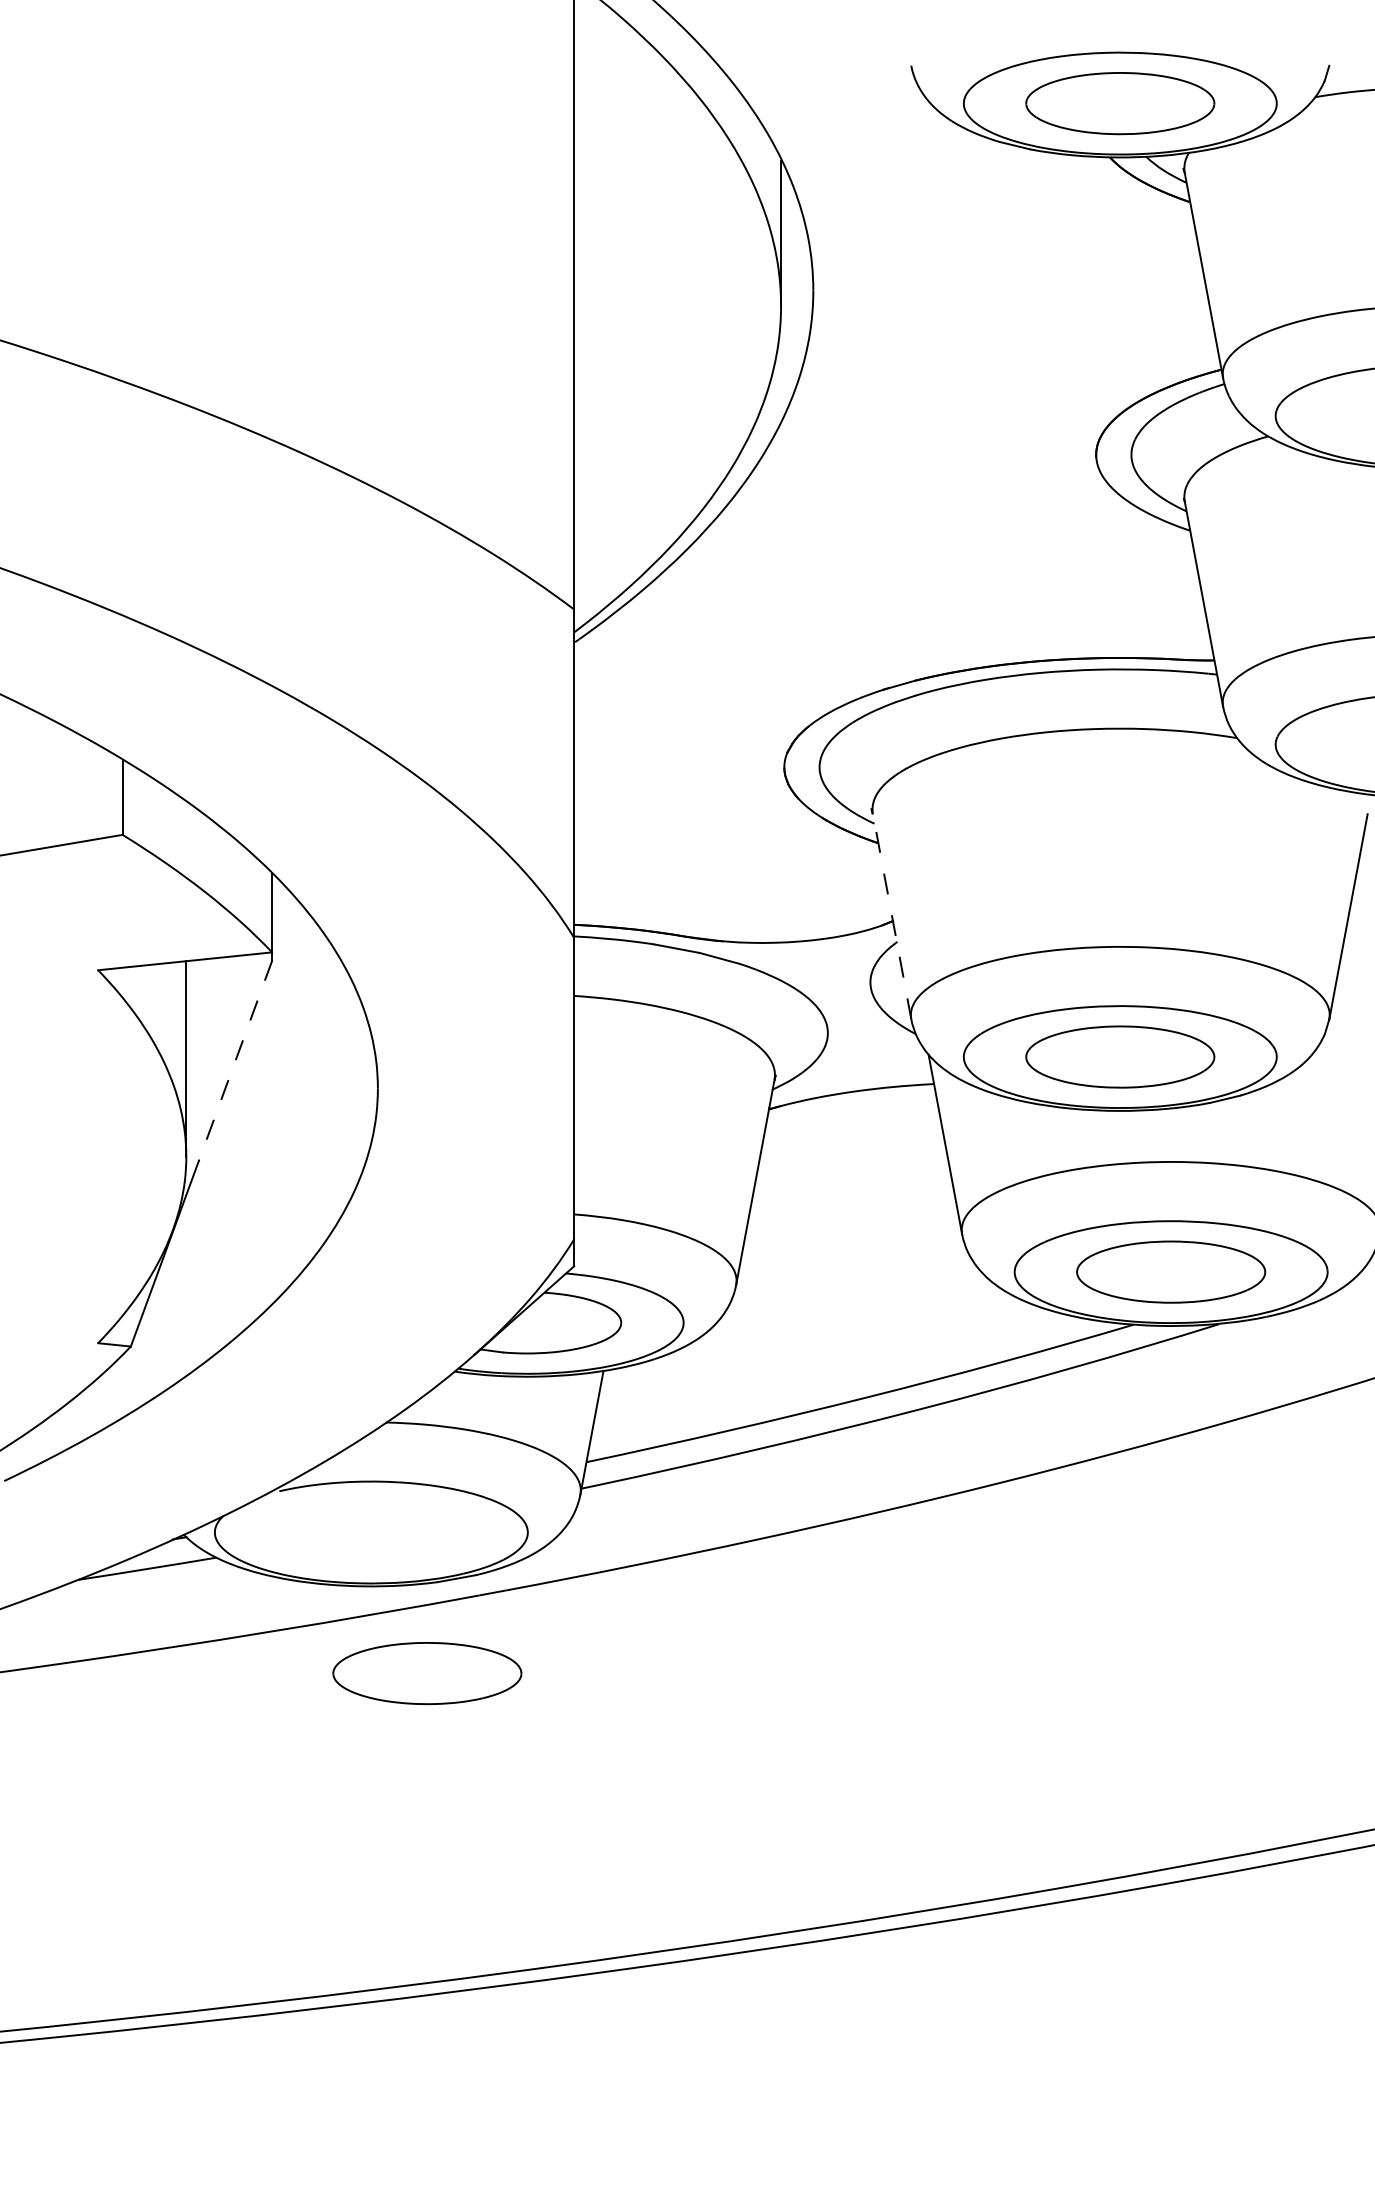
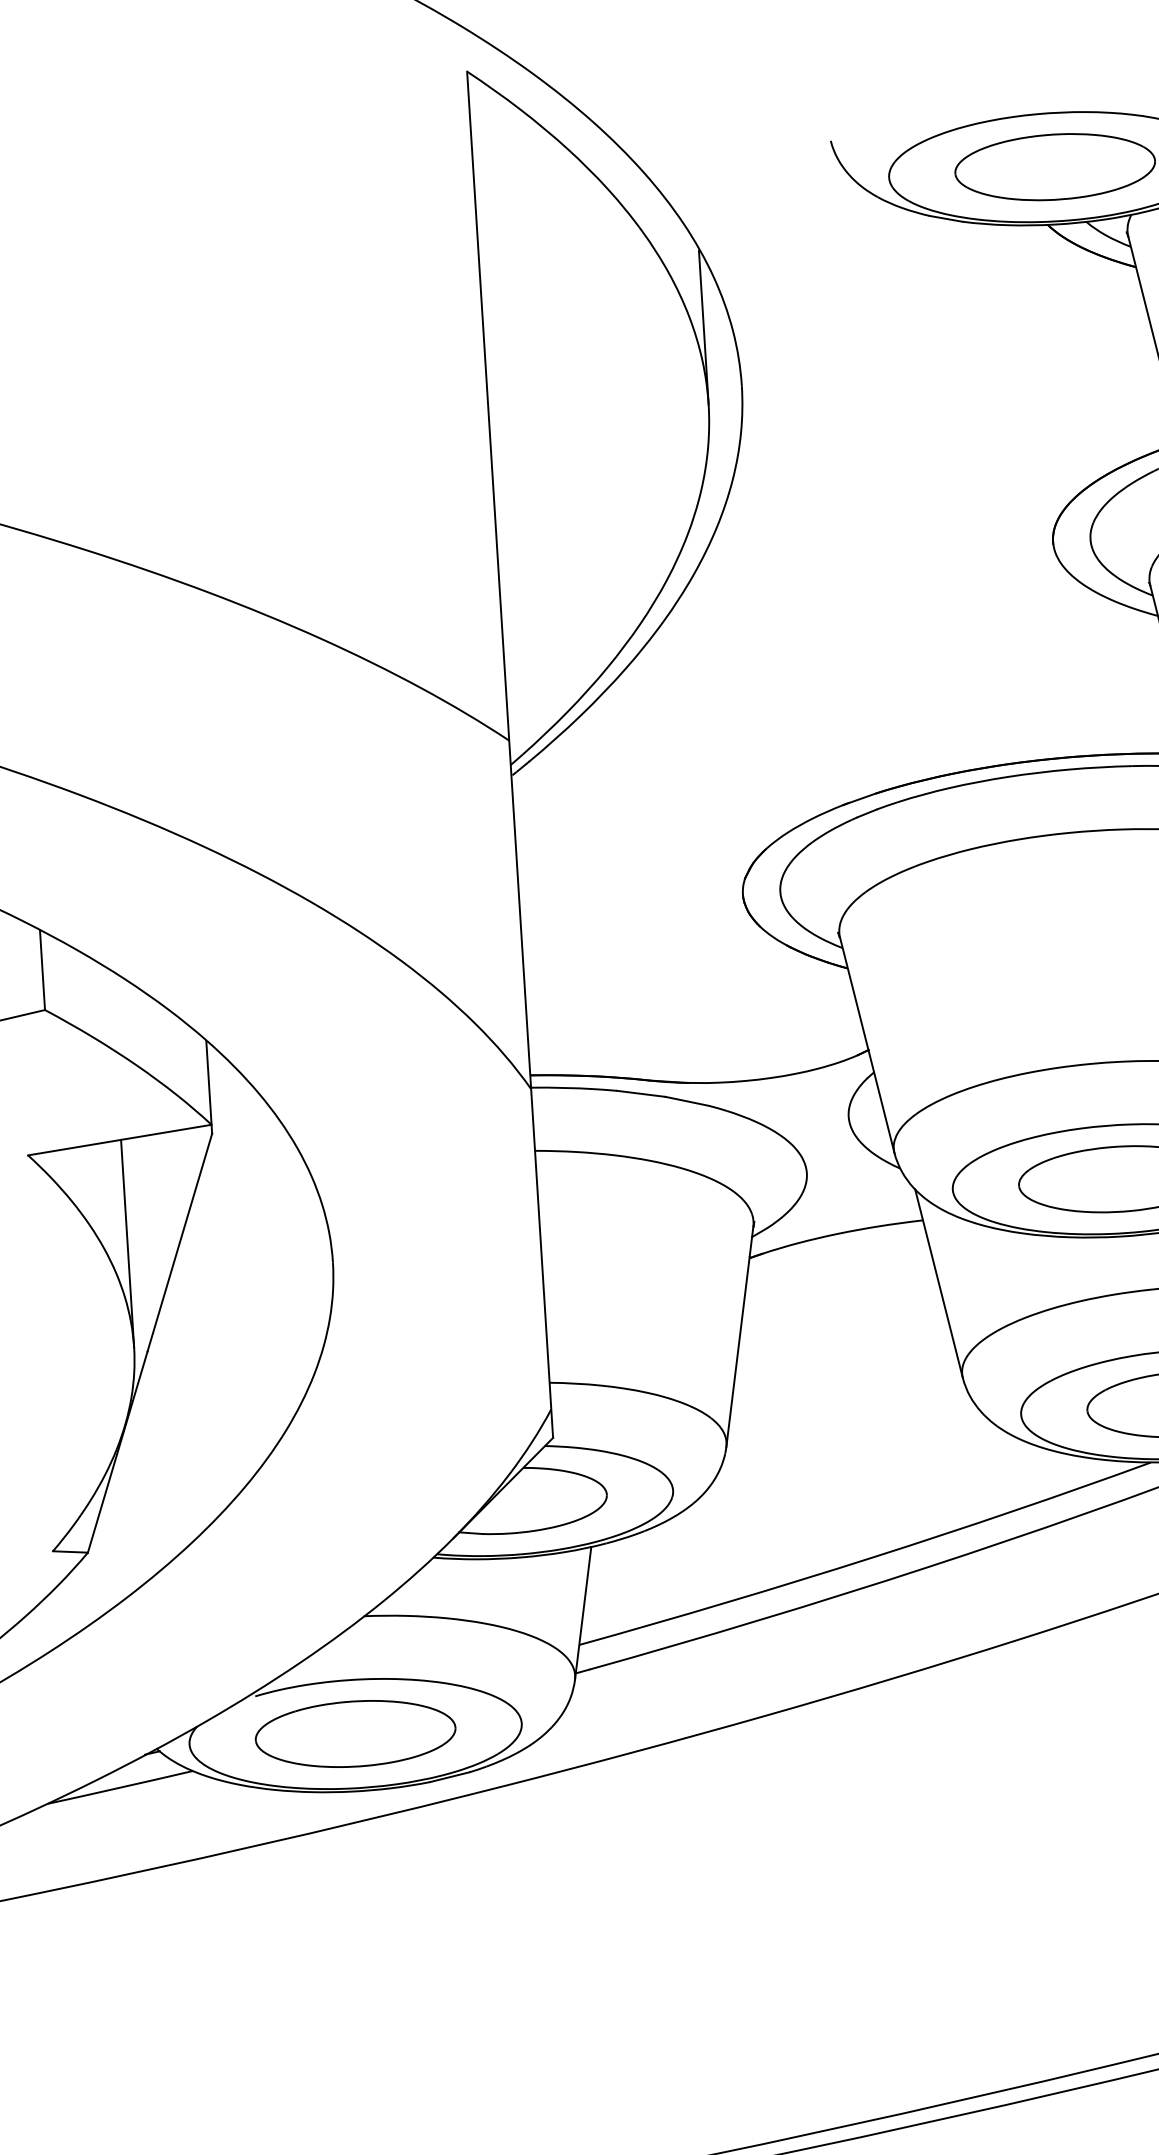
line: (892, 916) -> (867, 1045), dashed -> solid
line: (235, 1061) -> (179, 1243), dashed -> solid
part: (427, 1673) -> (355, 1733), moved

